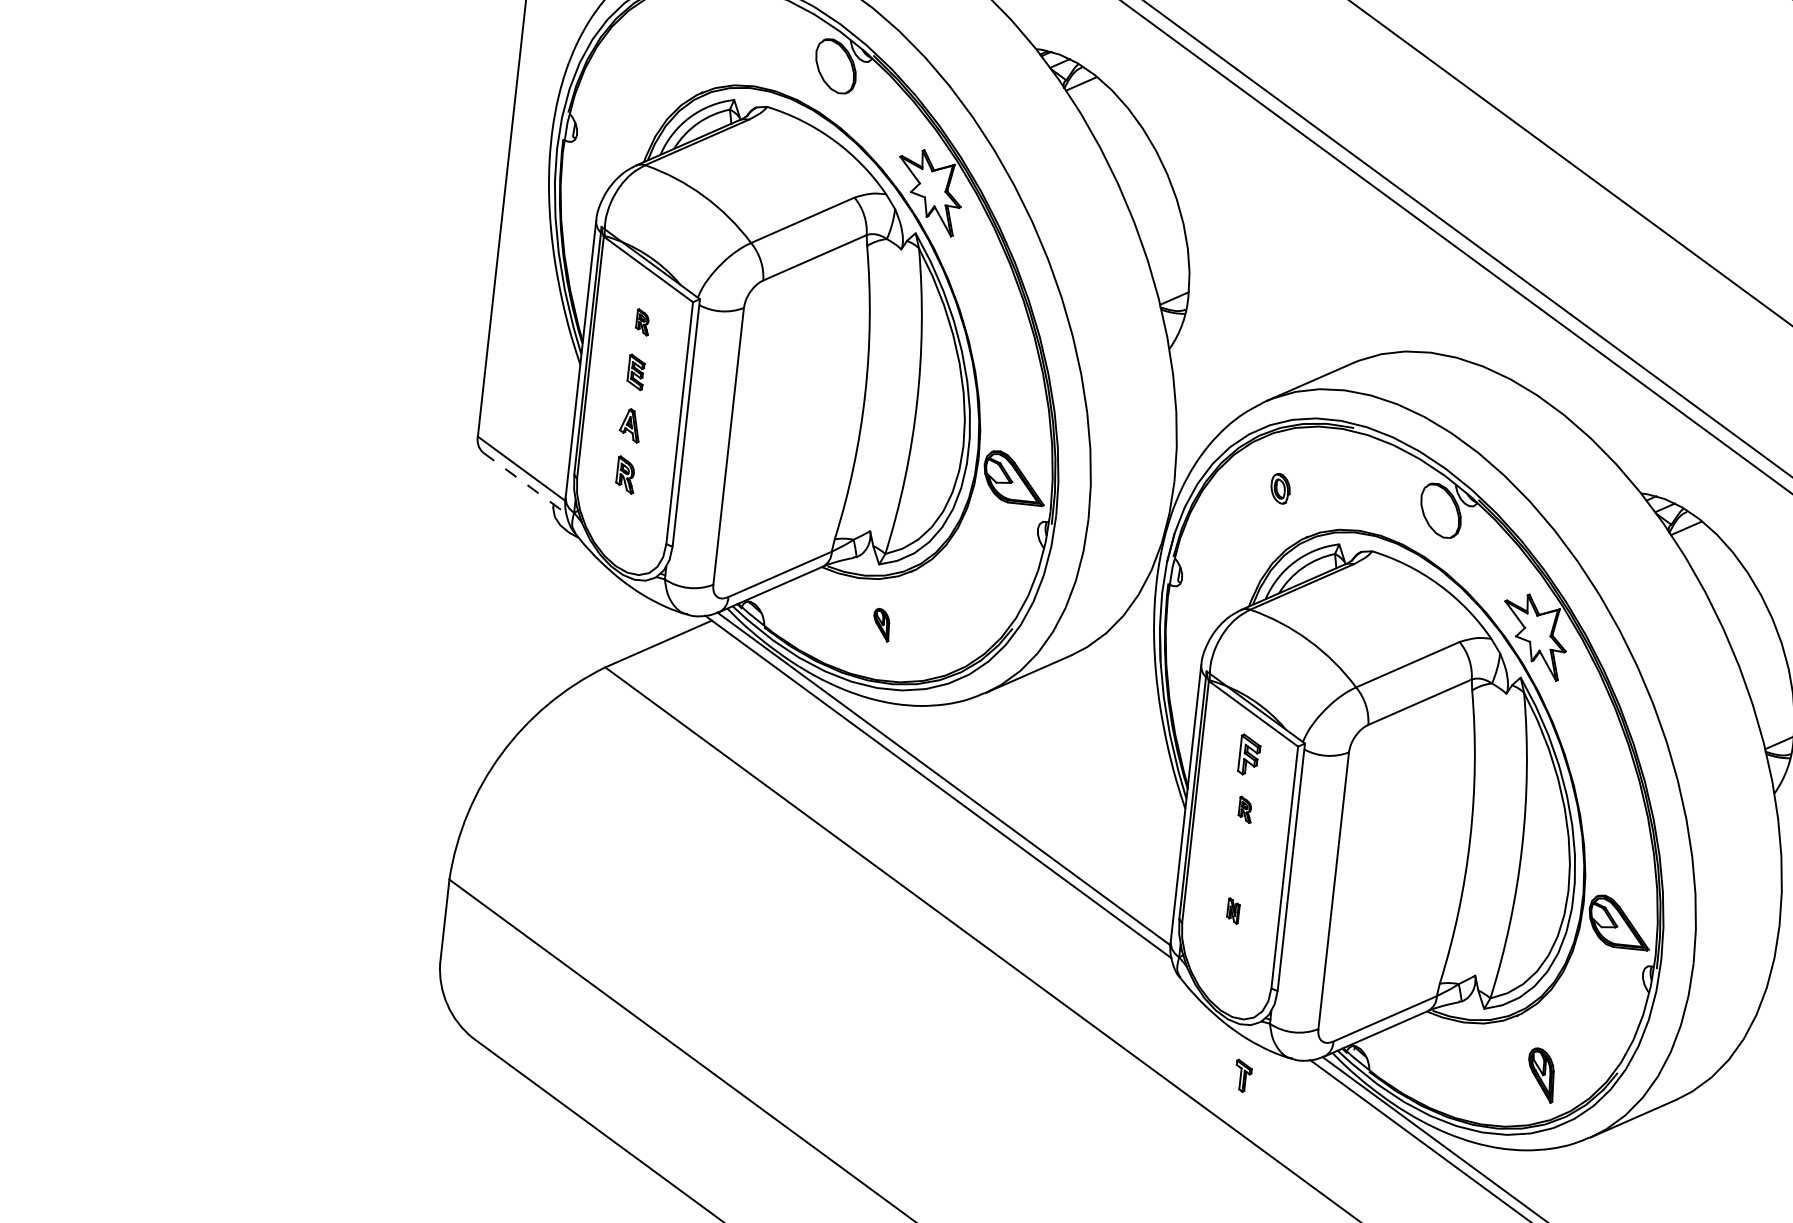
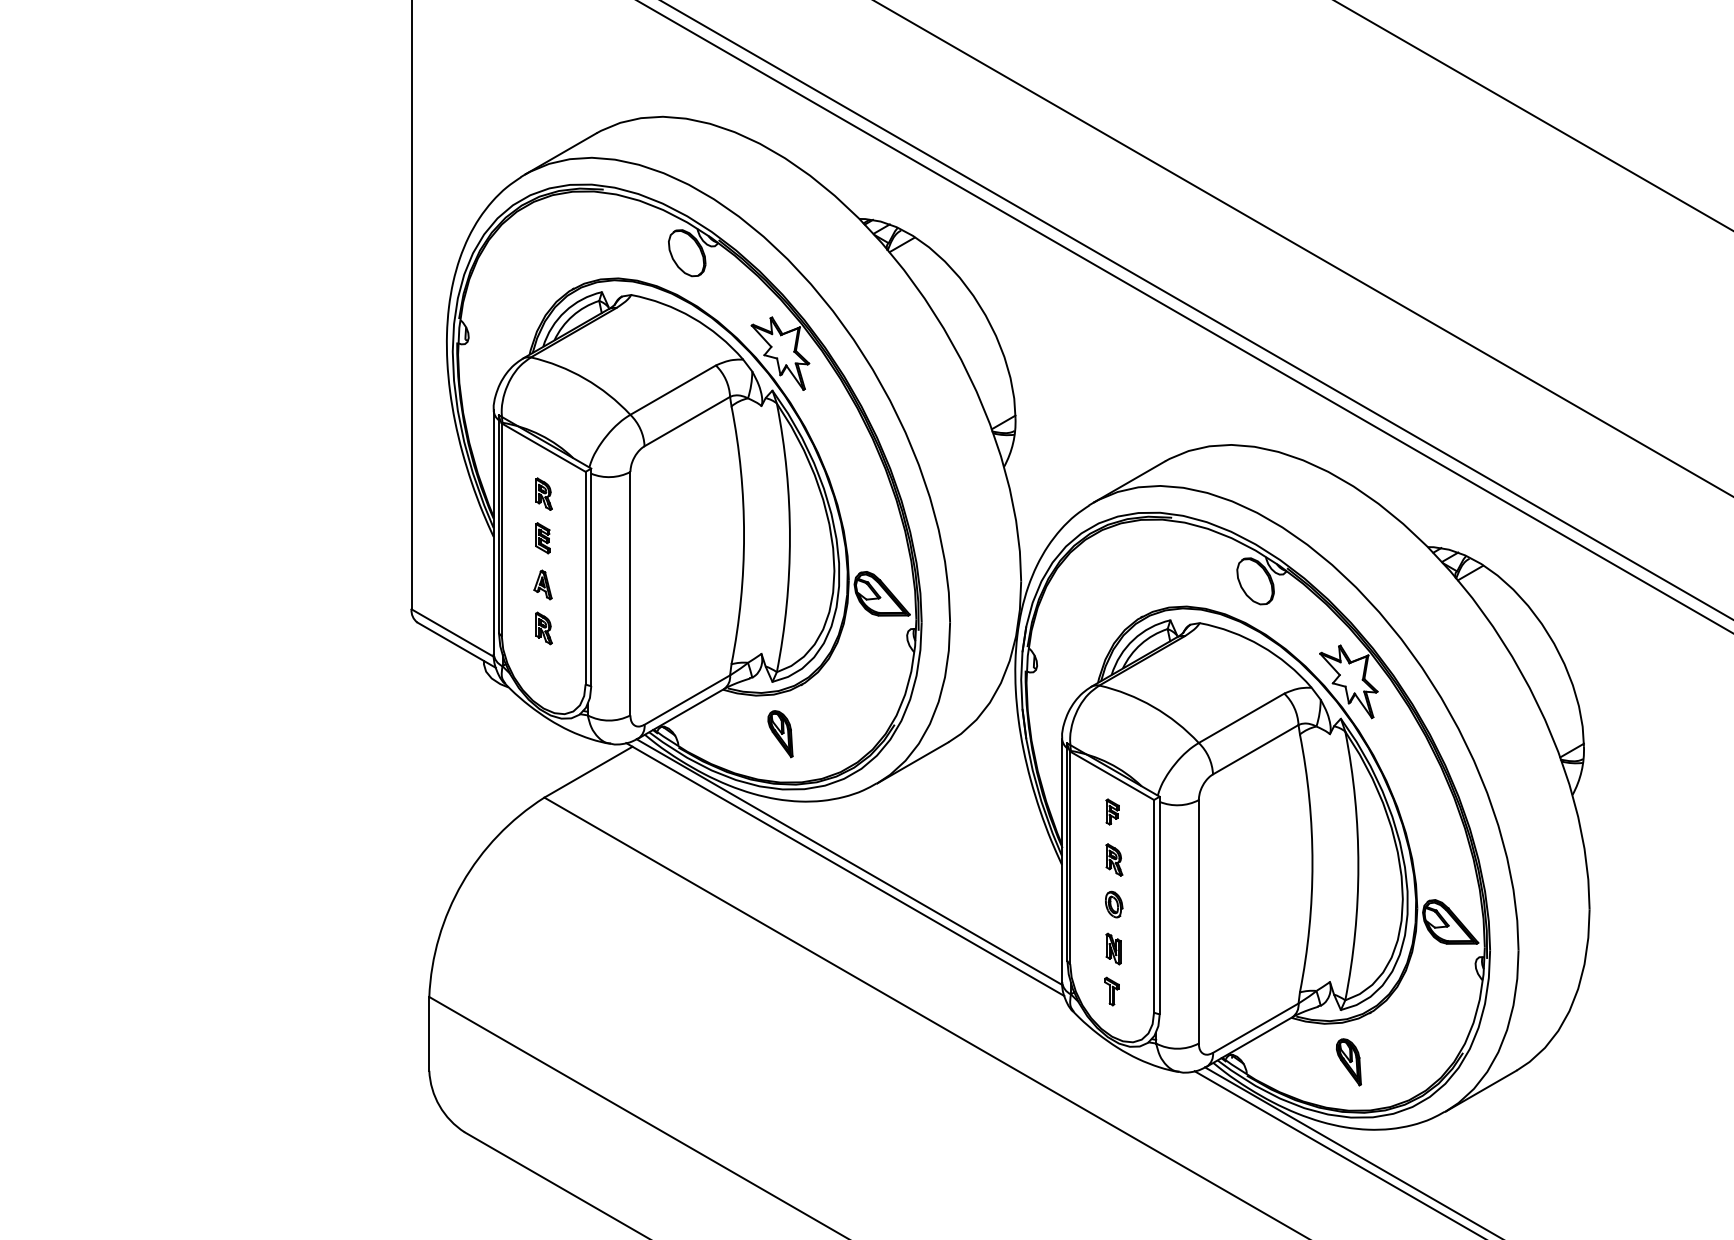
part: (642, 321) -> (543, 493), size x1.43
line: (525, 483) -> (457, 645), dashed -> solid
part: (1281, 488) -> (1114, 904), moved
part: (881, 625) -> (780, 734), size x1.67
part: (1249, 754) -> (1112, 811), size x0.71
part: (1245, 809) -> (1114, 859), size x1.43
part: (1233, 910) -> (1113, 948), size x1.43
part: (1242, 1075) -> (1111, 991), moved
part: (1540, 1075) -> (1348, 1062), moved

